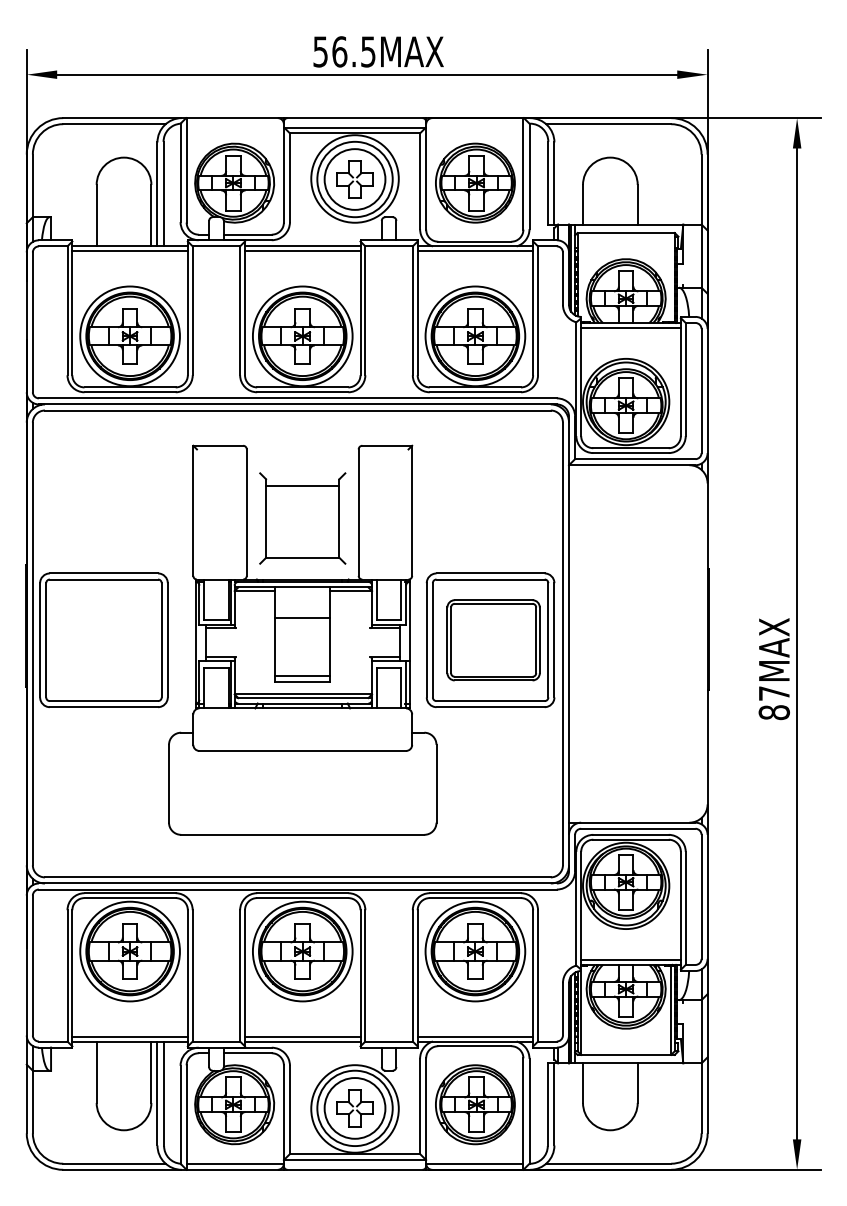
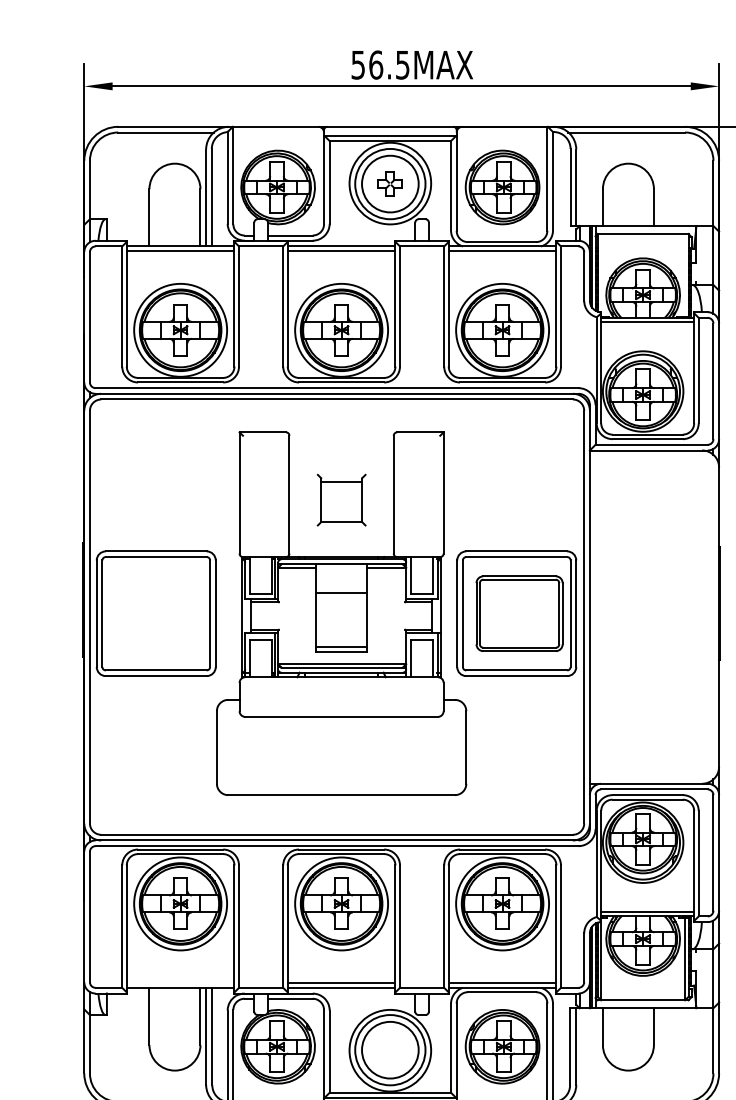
part: (354, 179) -> (389, 184), size x0.7
part: (302, 518) -> (341, 500), size x0.6
line: (129, 1036) -> (180, 983), removed
part: (354, 1108) -> (389, 1050), removed

